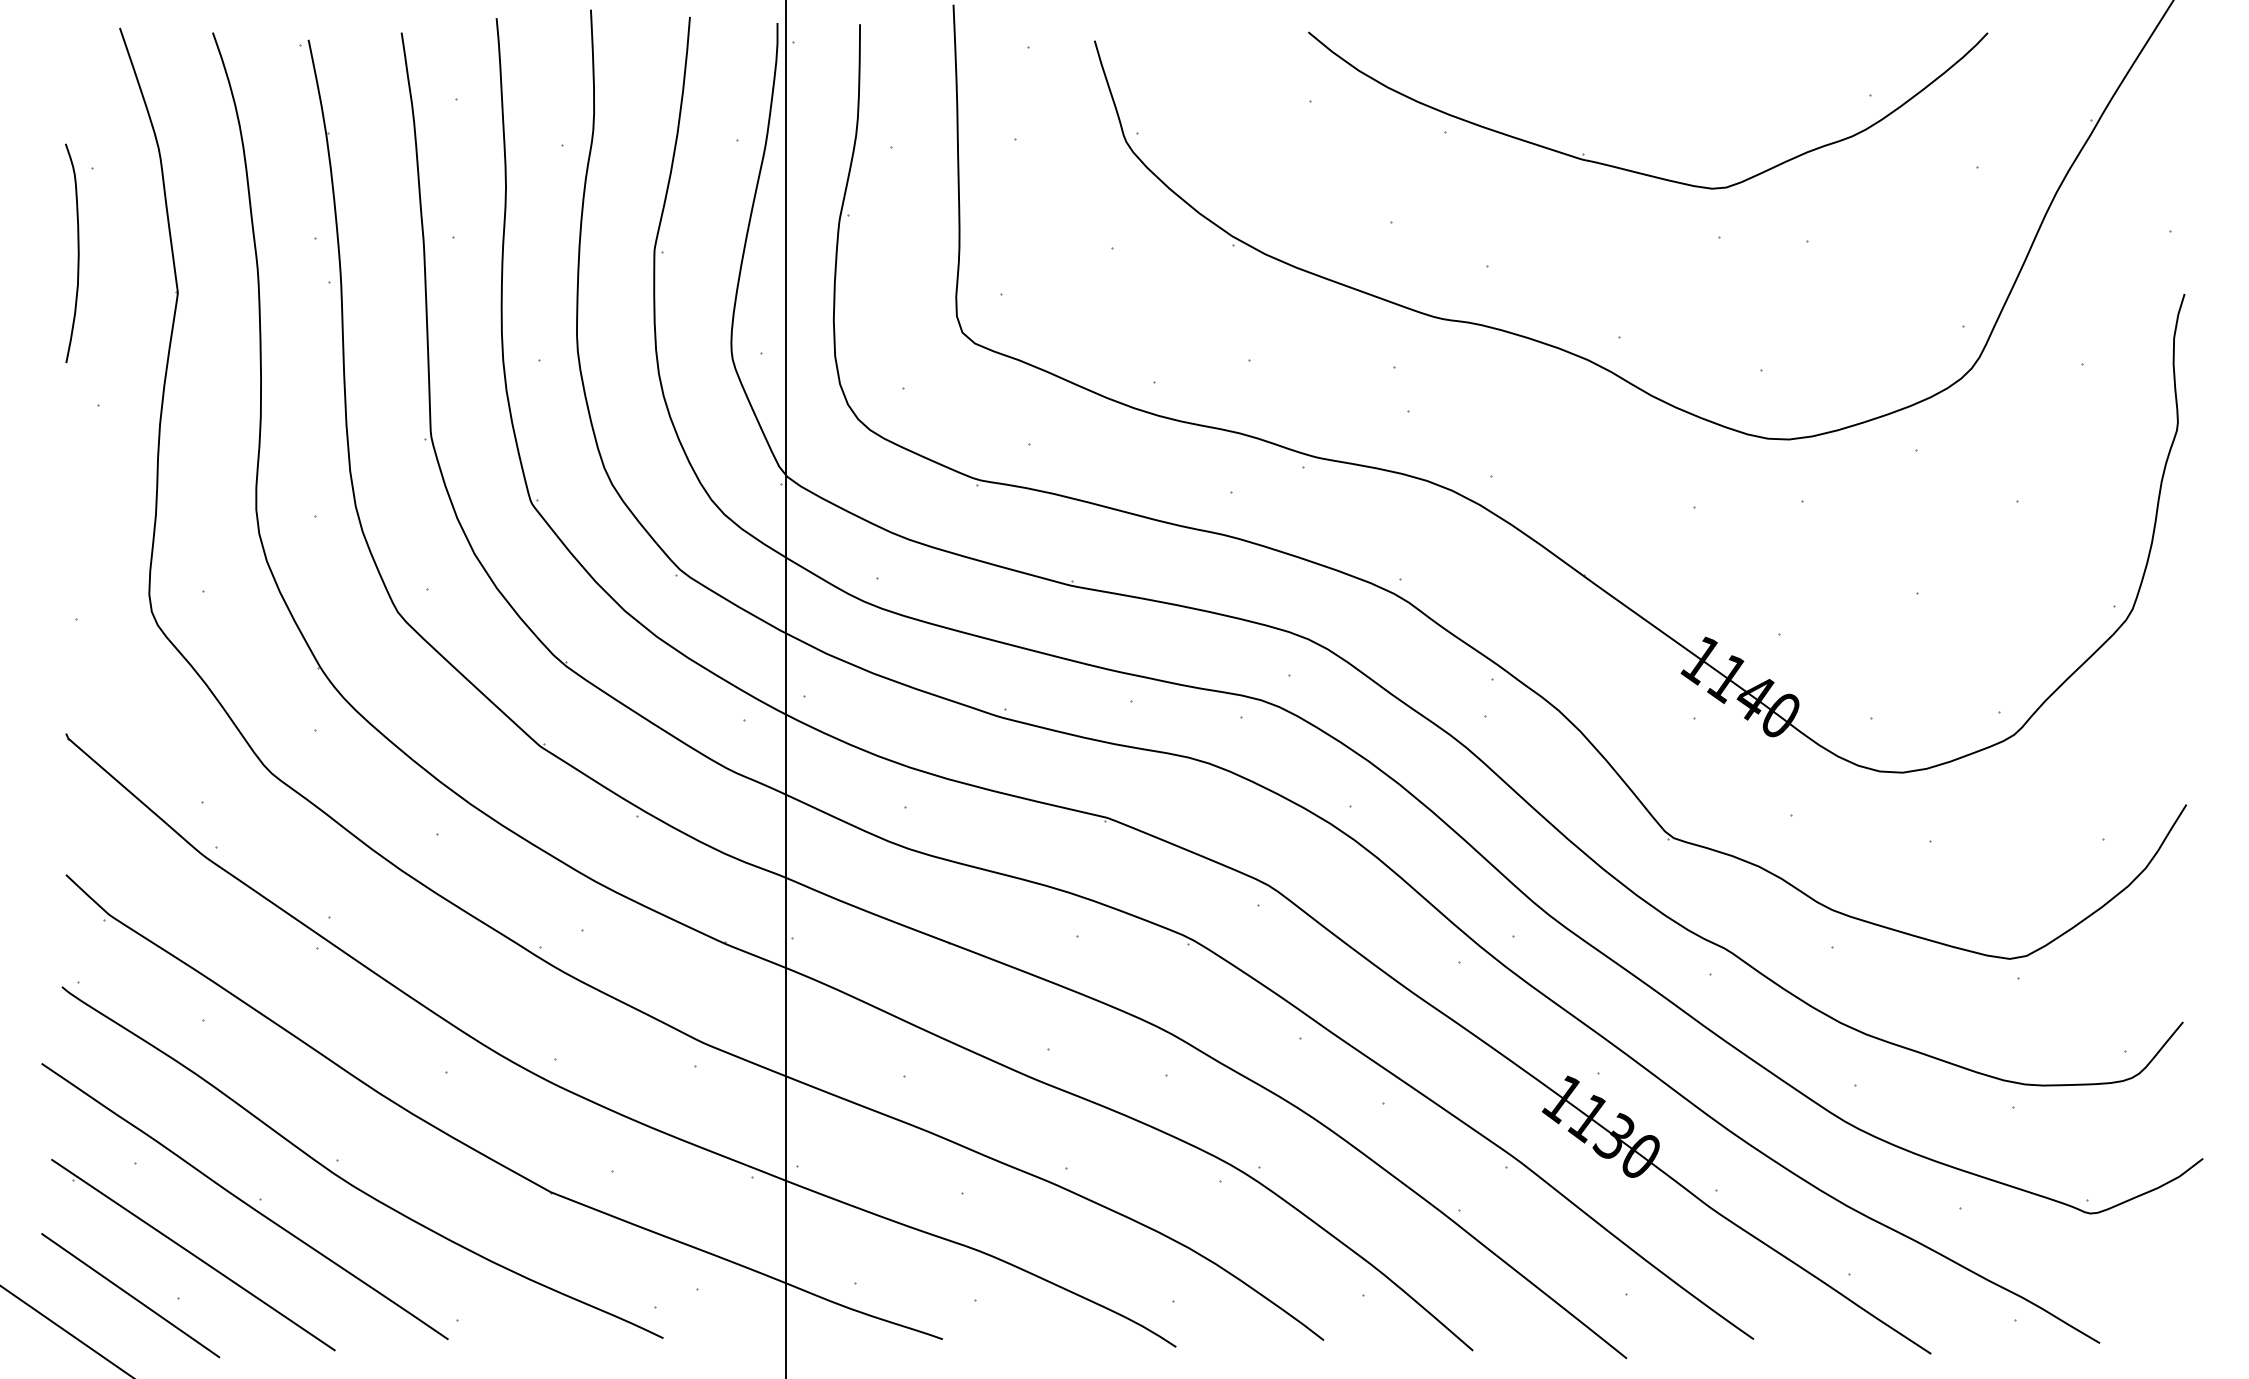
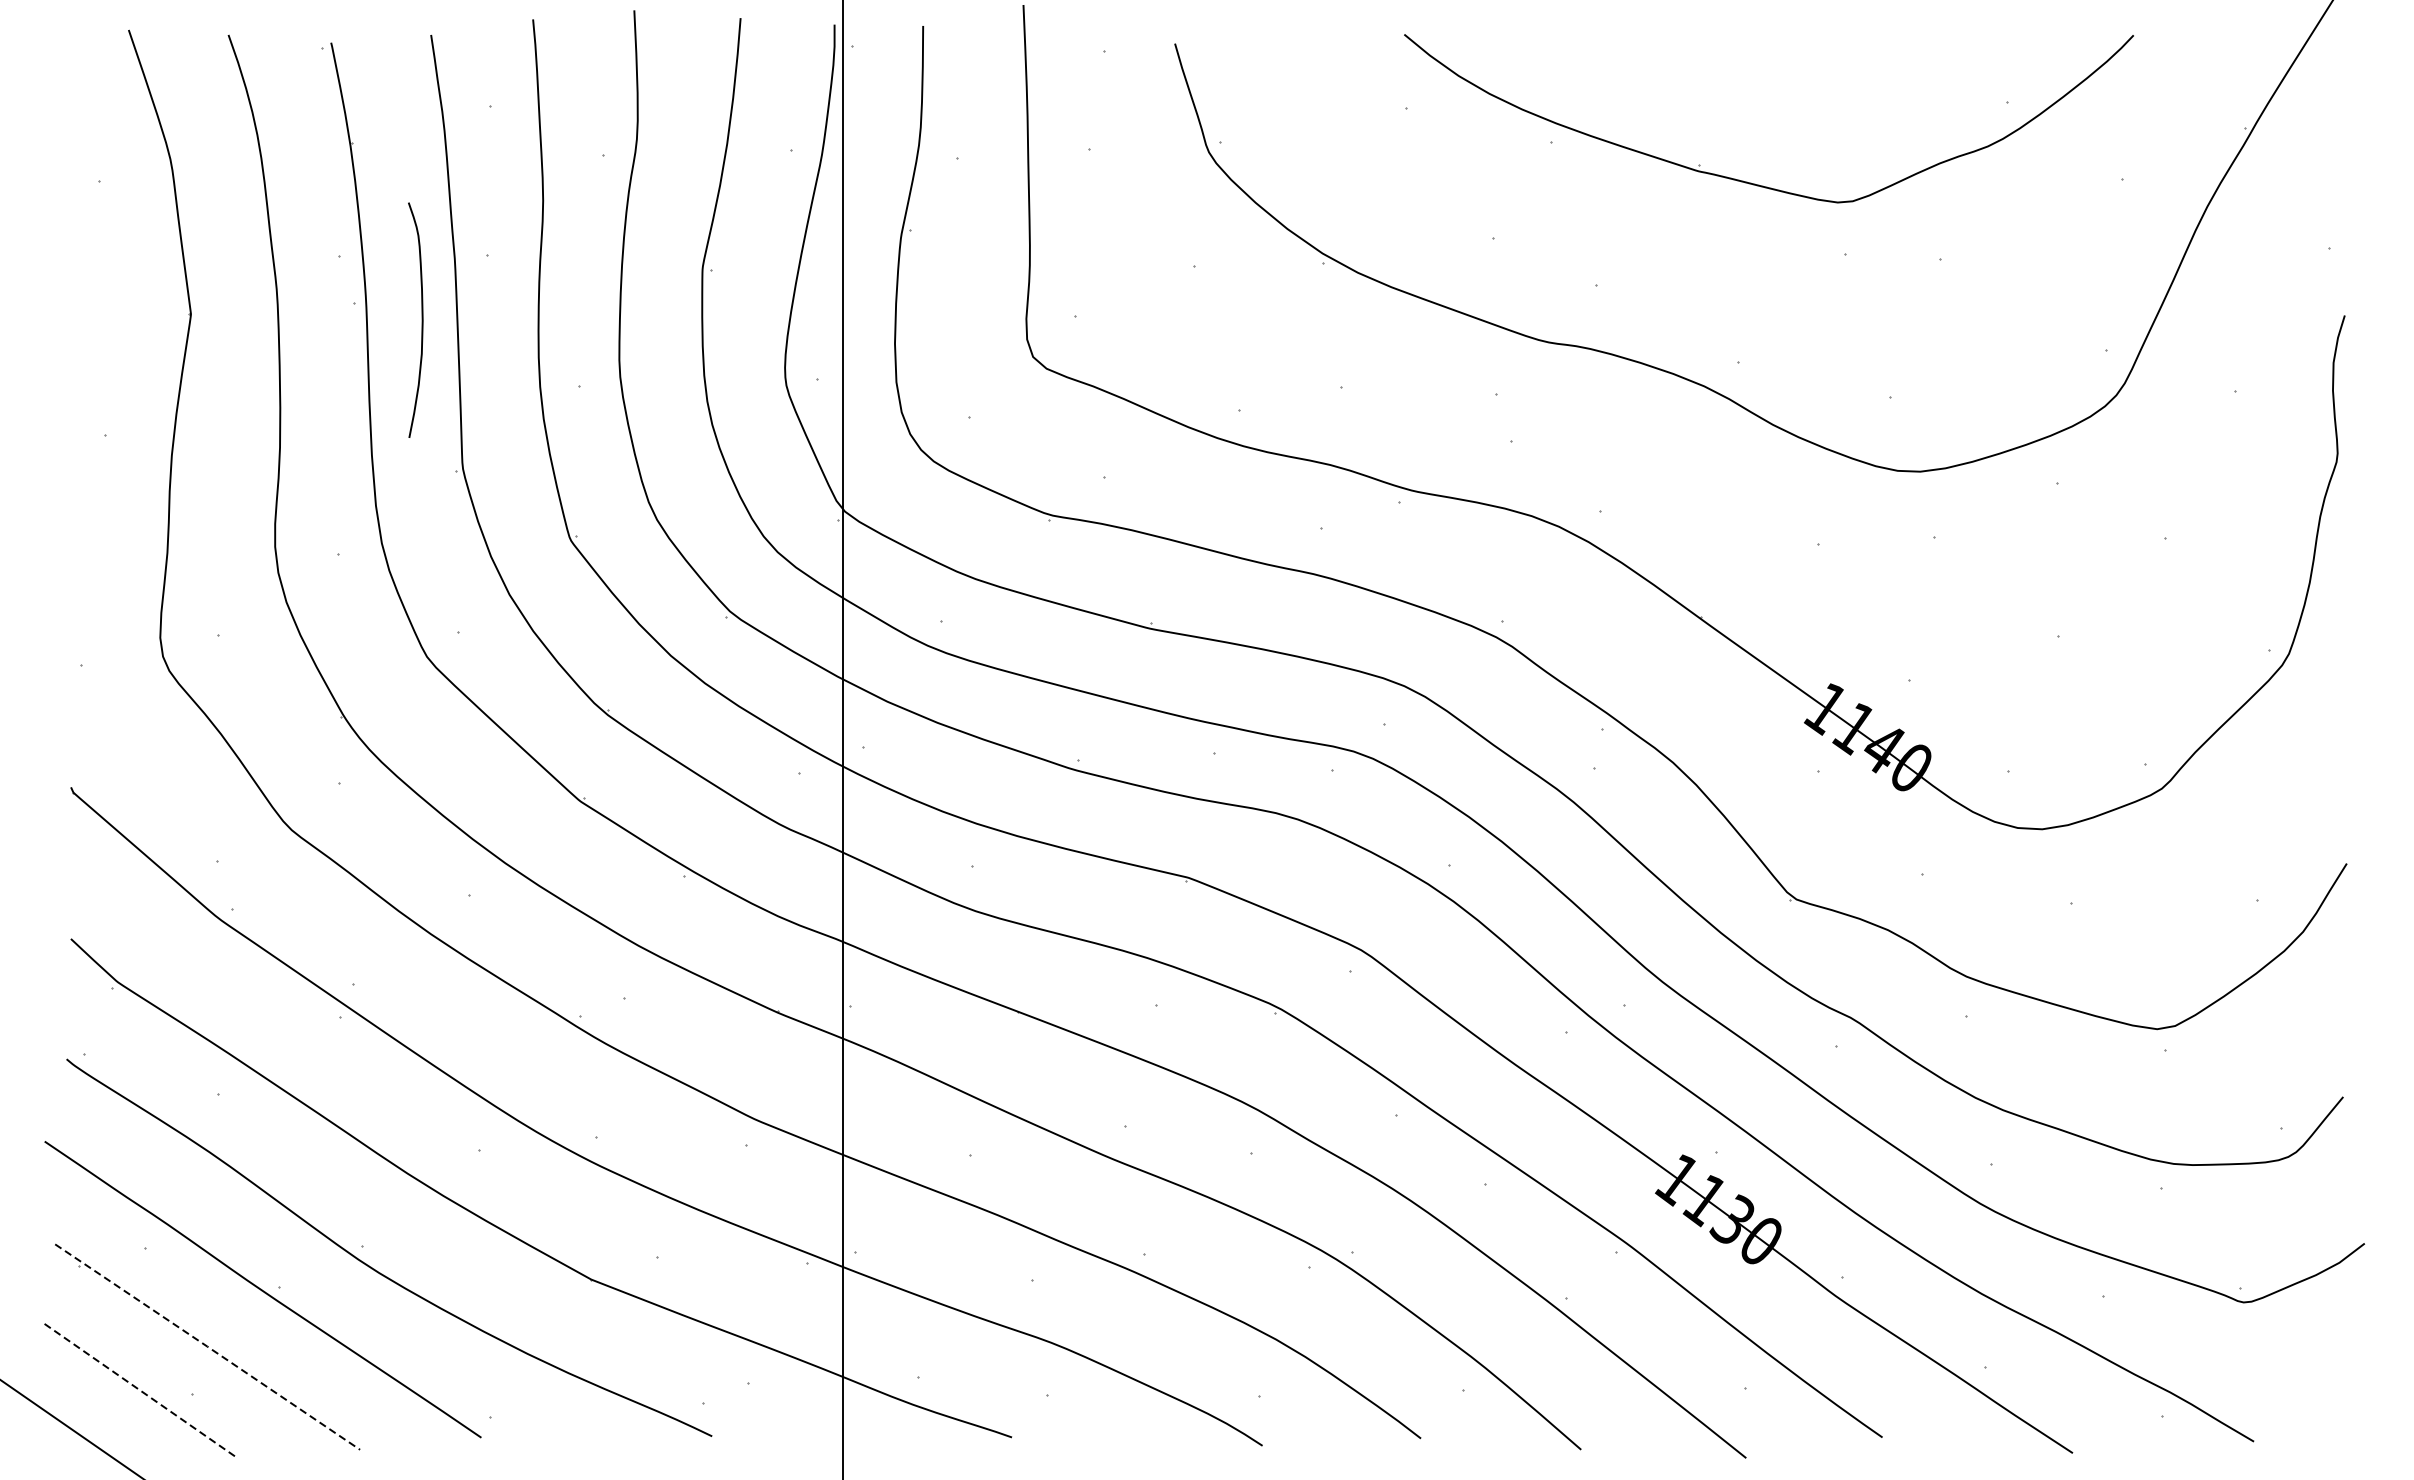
curve: (77, 253) -> (421, 320), moved
line: (193, 1254) -> (207, 1346), solid -> dashed
line: (130, 1295) -> (140, 1390), solid -> dashed

